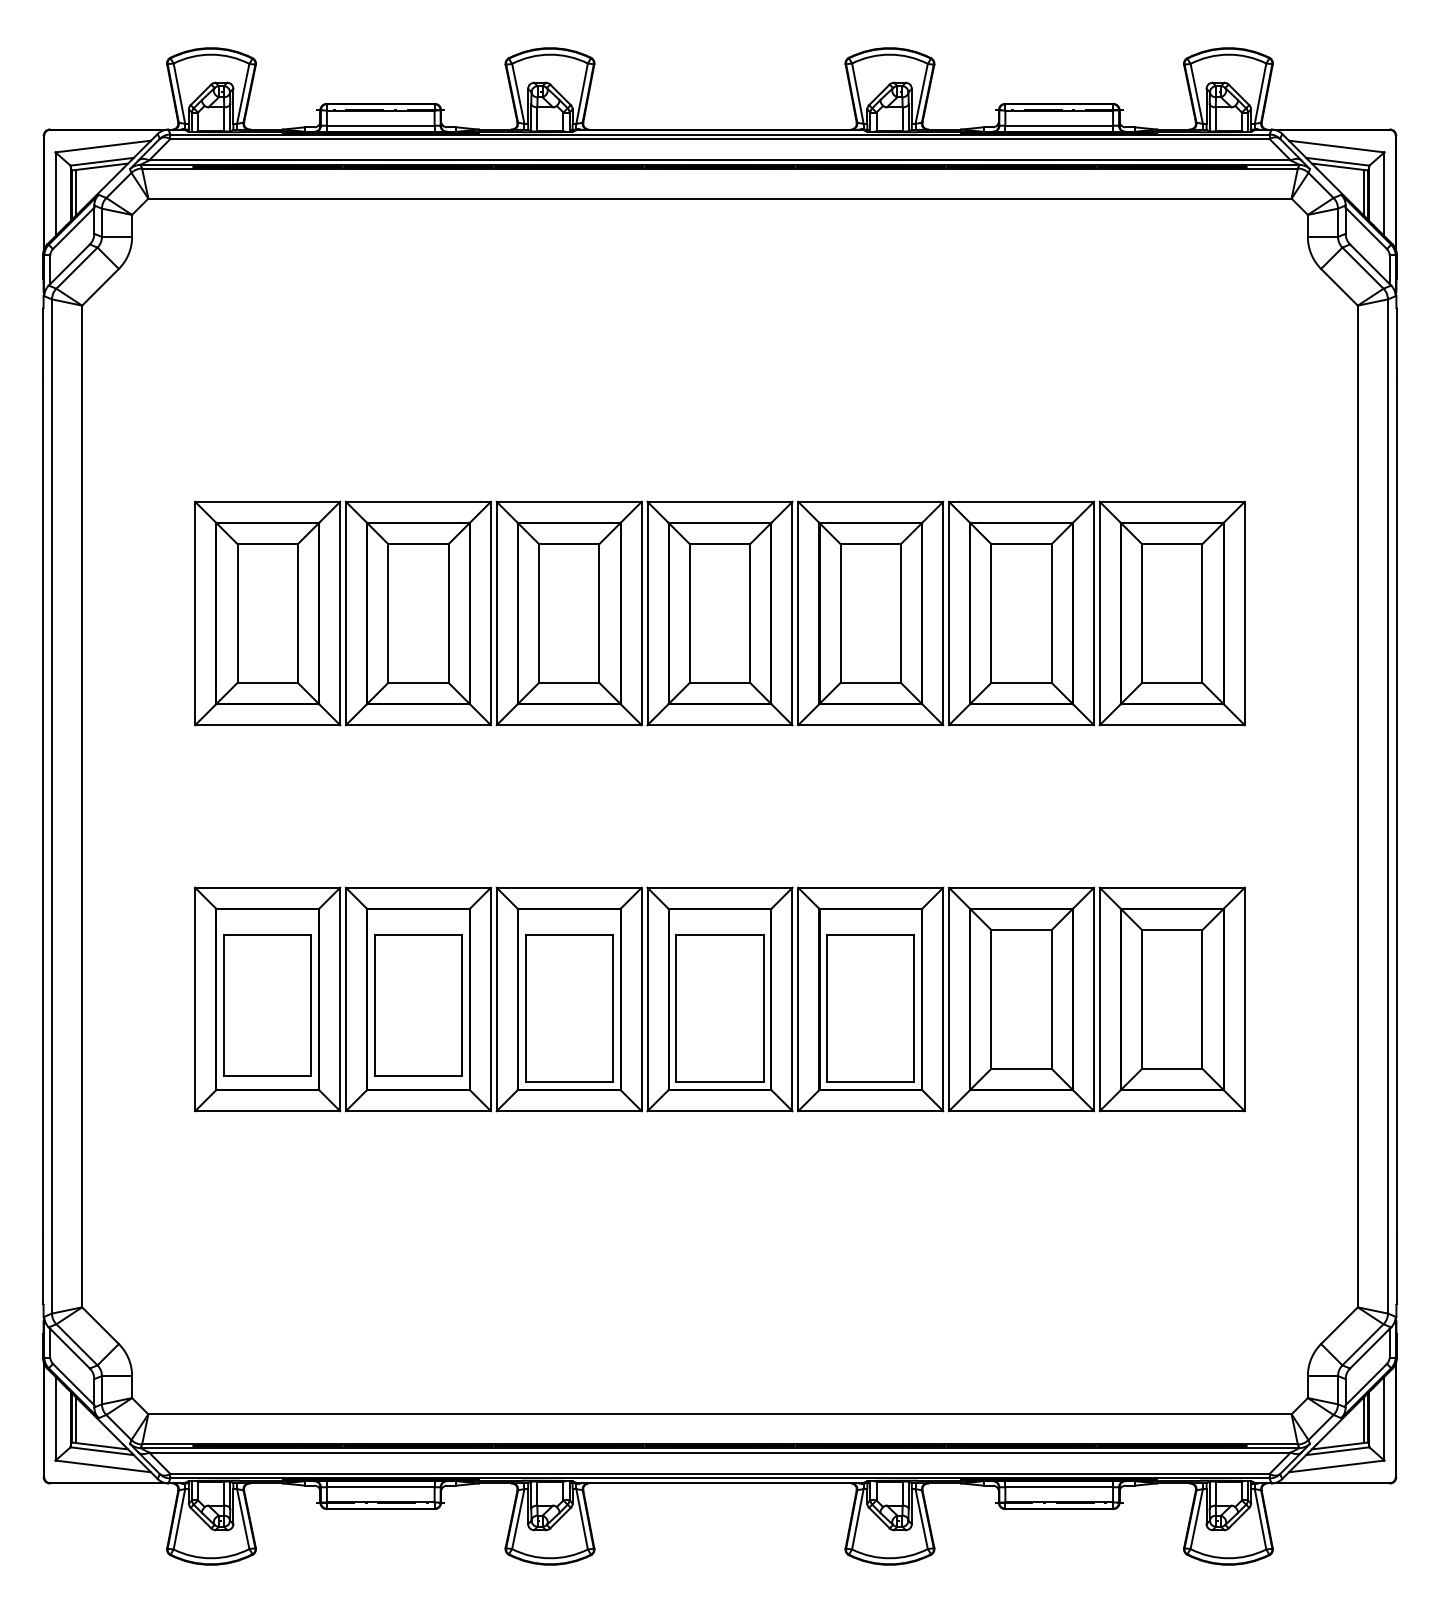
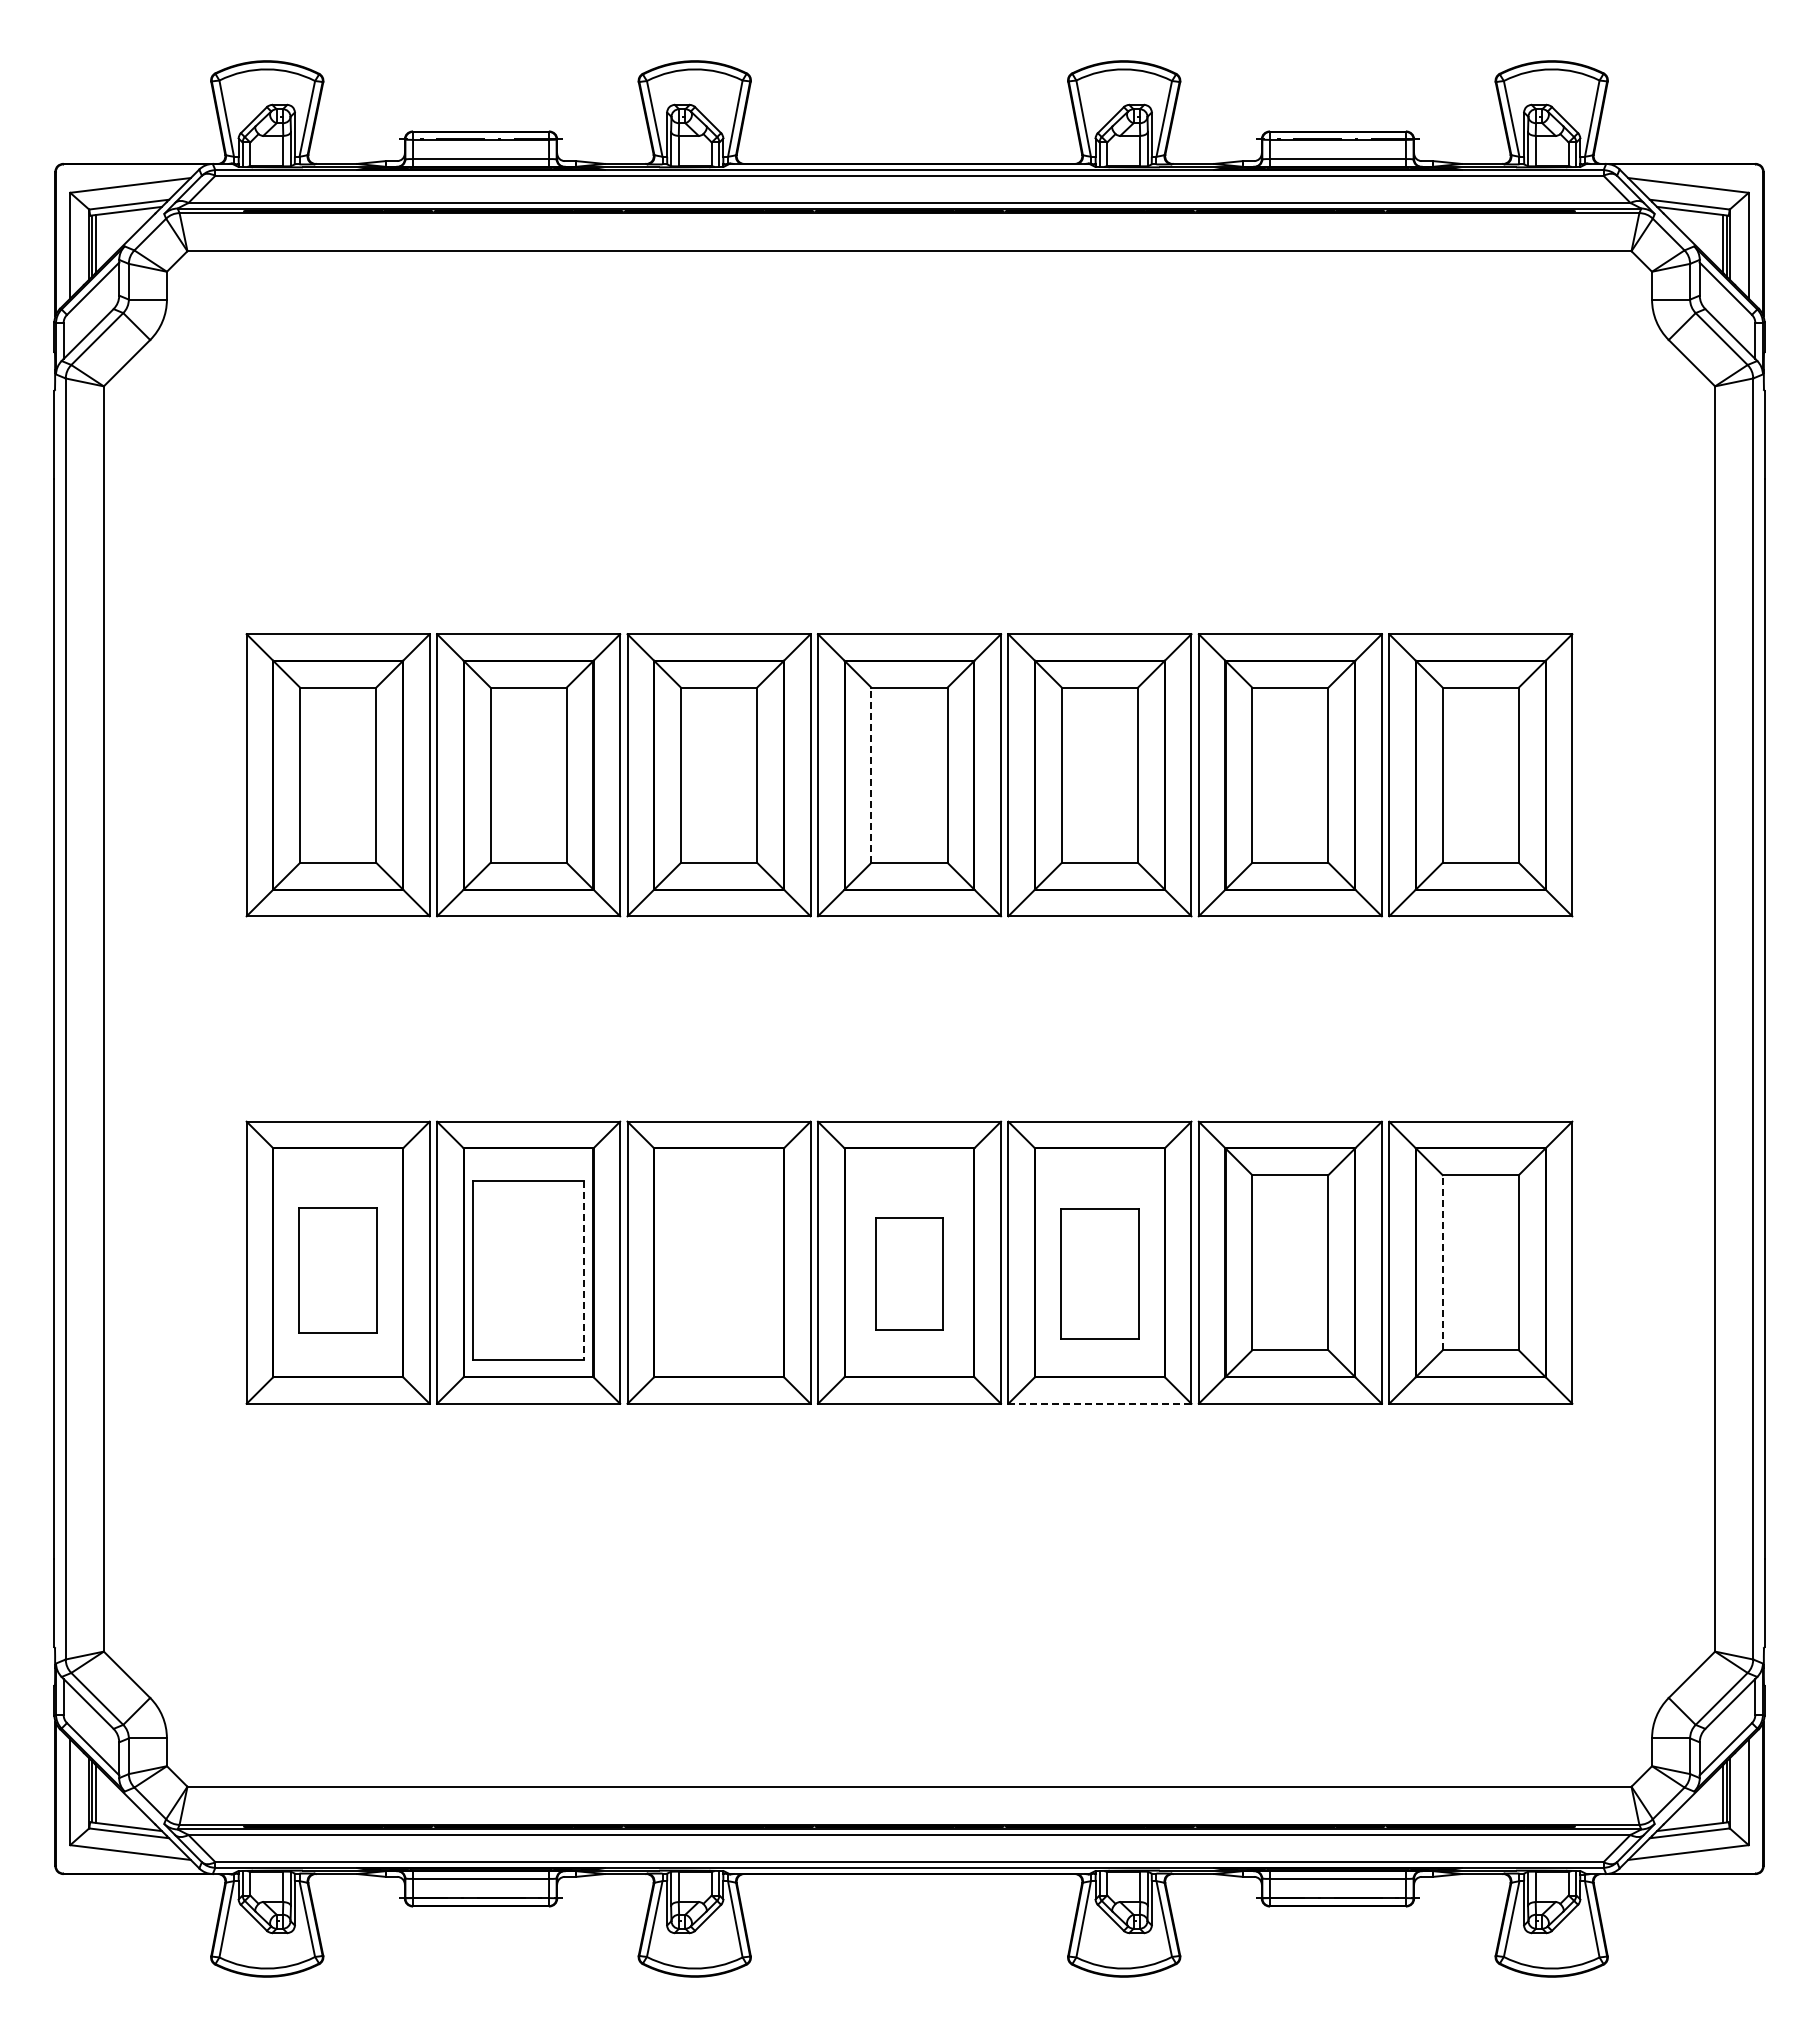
line: (689, 613) -> (871, 775), solid -> dashed
line: (1141, 999) -> (1442, 1262), solid -> dashed
part: (267, 1005) -> (337, 1270), size x0.7
line: (461, 1005) -> (583, 1270), solid -> dashed
part: (568, 1007) -> (718, 1273), removed
part: (720, 1007) -> (909, 1273), size x0.6
part: (870, 1007) -> (1099, 1273), size x0.7
line: (870, 1110) -> (1099, 1403), solid -> dashed

